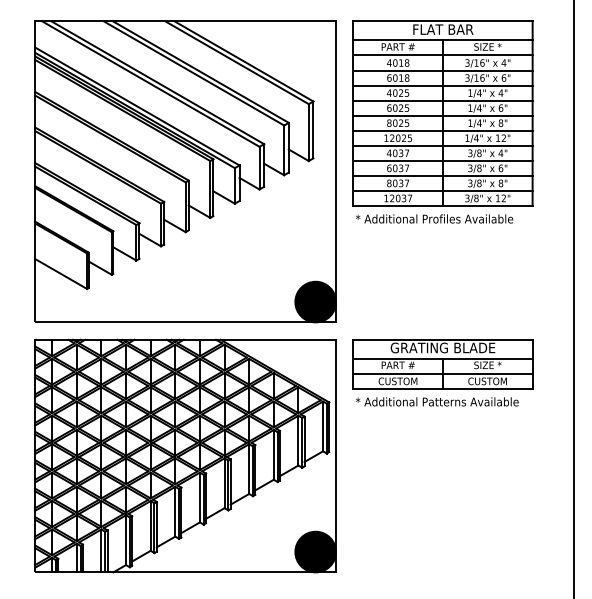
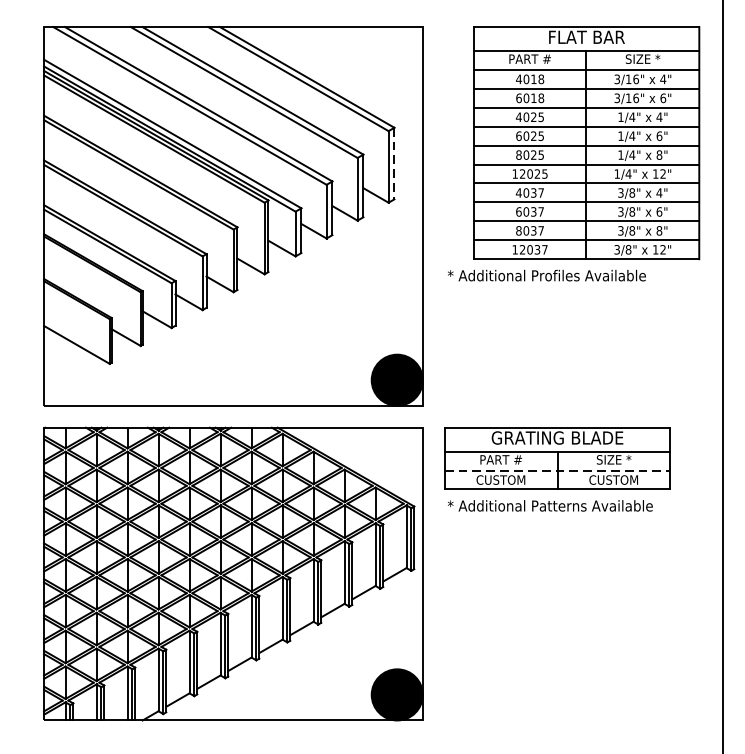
part: (442, 113) -> (585, 142), moved
line: (313, 130) -> (394, 164), solid -> dashed
line: (443, 373) -> (558, 470), solid -> dashed

